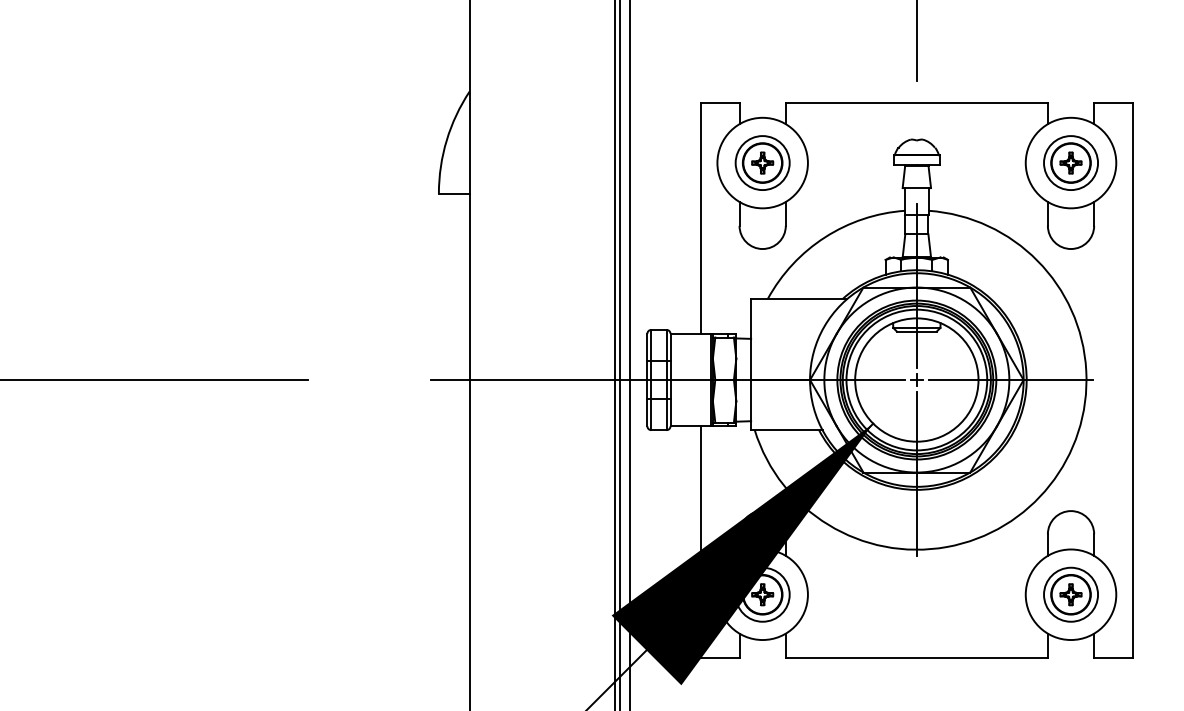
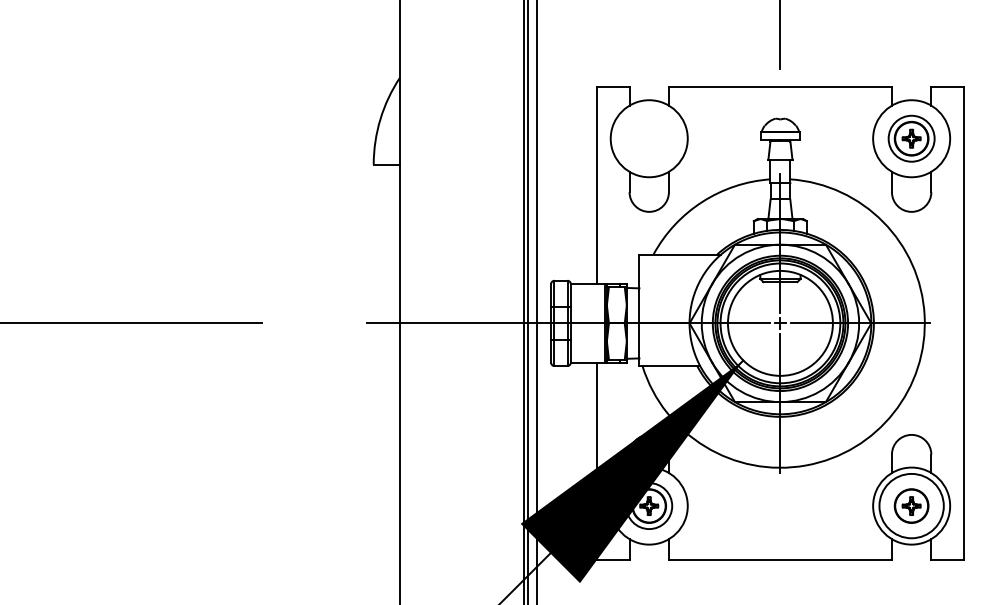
part: (762, 162) -> (649, 138), removed
circle: (1071, 594) -> (912, 505), size x1.4

